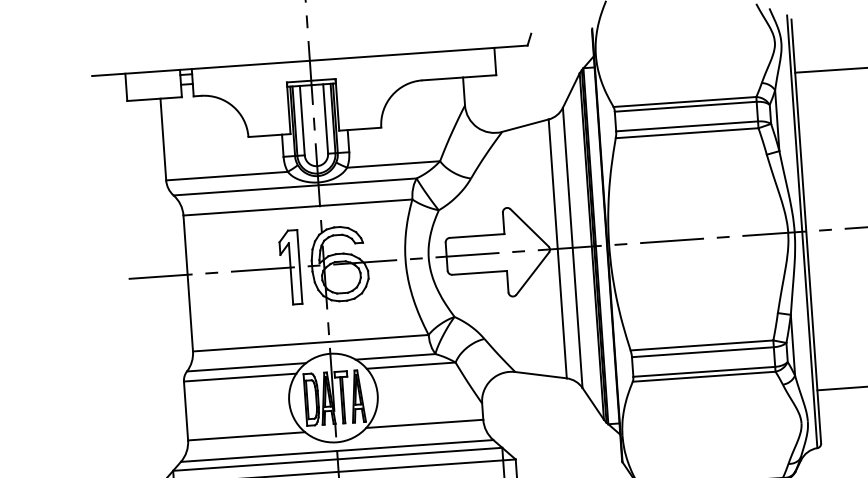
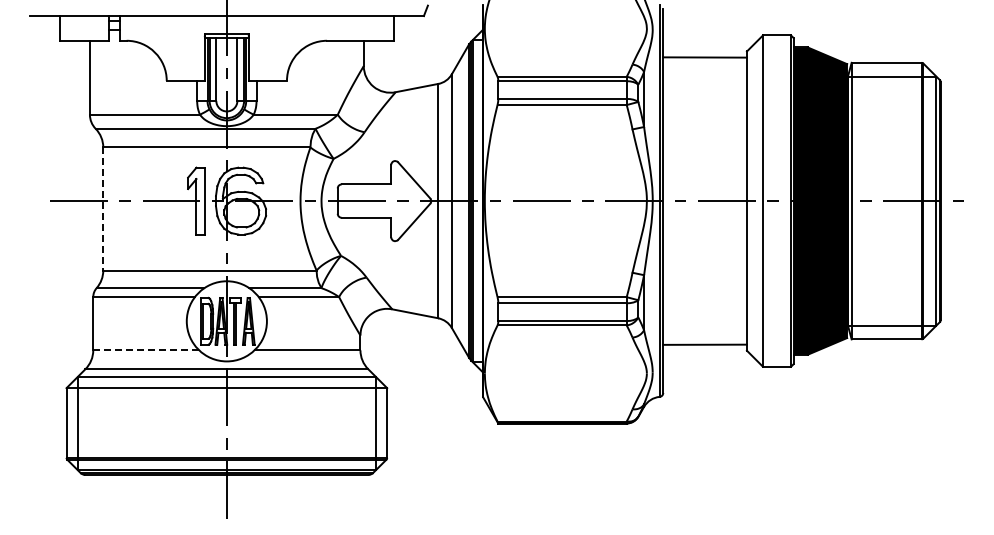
line: (188, 282) -> (103, 208), solid -> dashed
line: (246, 436) -> (146, 350), solid -> dashed

